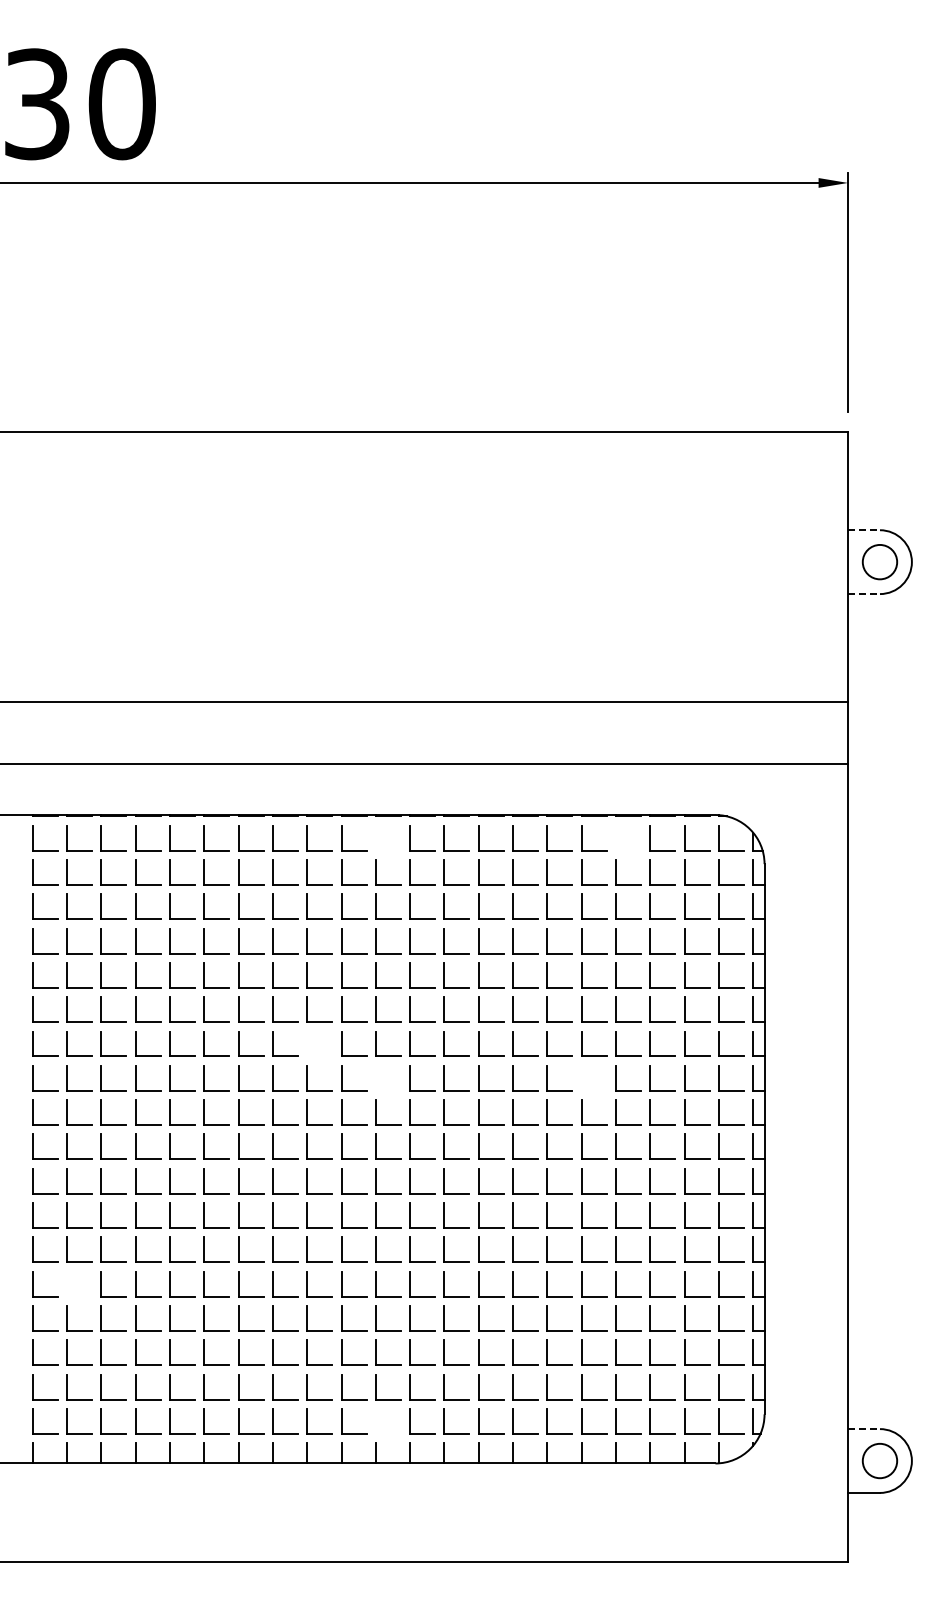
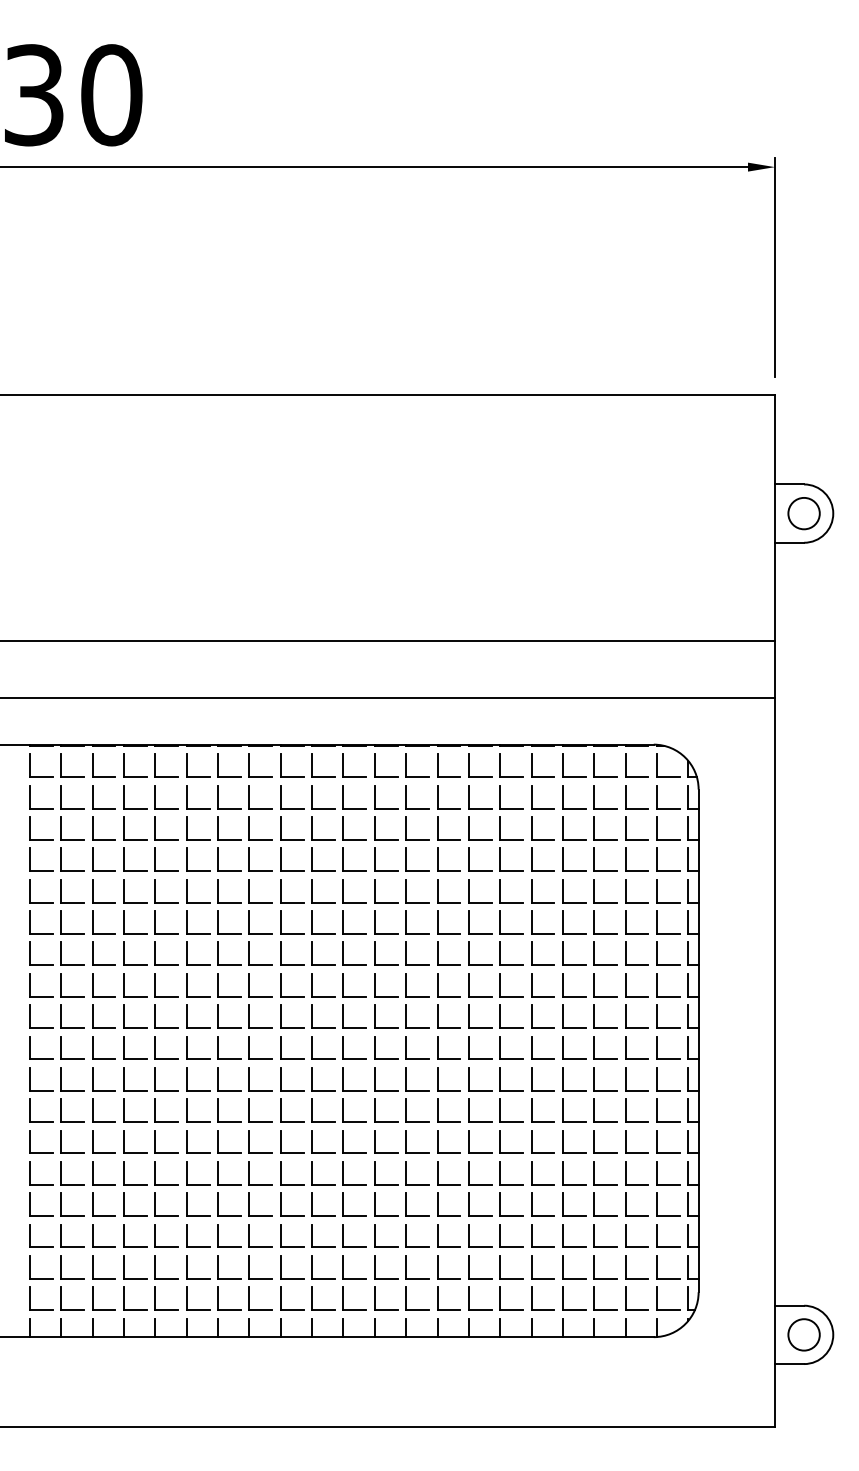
line: (864, 530) -> (789, 484), dashed -> solid
line: (864, 594) -> (789, 543), dashed -> solid
part: (376, 838) -> (344, 766), added
part: (616, 838) -> (563, 766), added
part: (307, 1043) -> (281, 953), added
part: (376, 1078) -> (344, 985), added
part: (582, 1078) -> (532, 985), added
part: (67, 1284) -> (61, 1173), added
part: (376, 1421) -> (344, 1298), added
line: (864, 1429) -> (789, 1306), dashed -> solid

